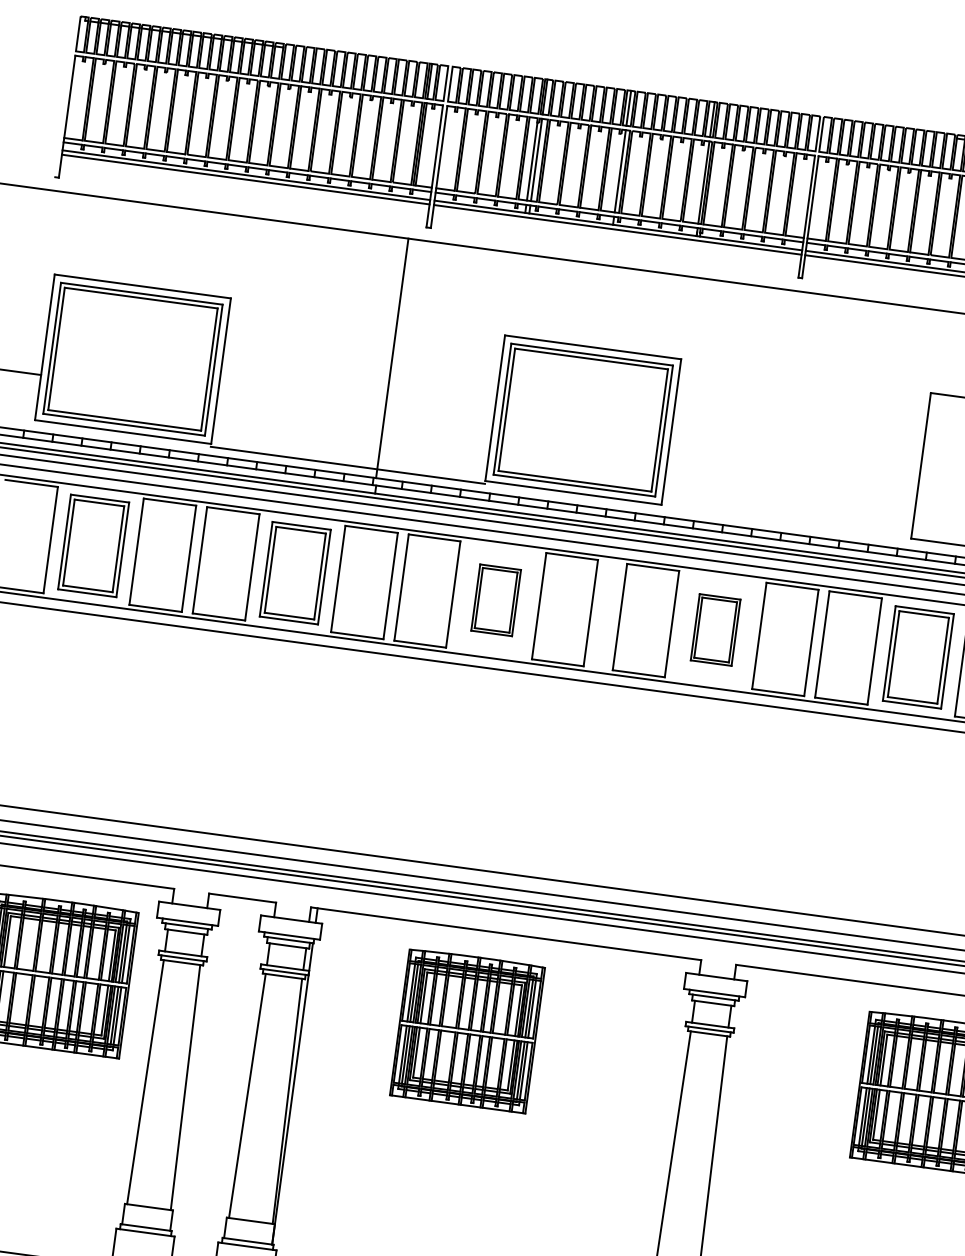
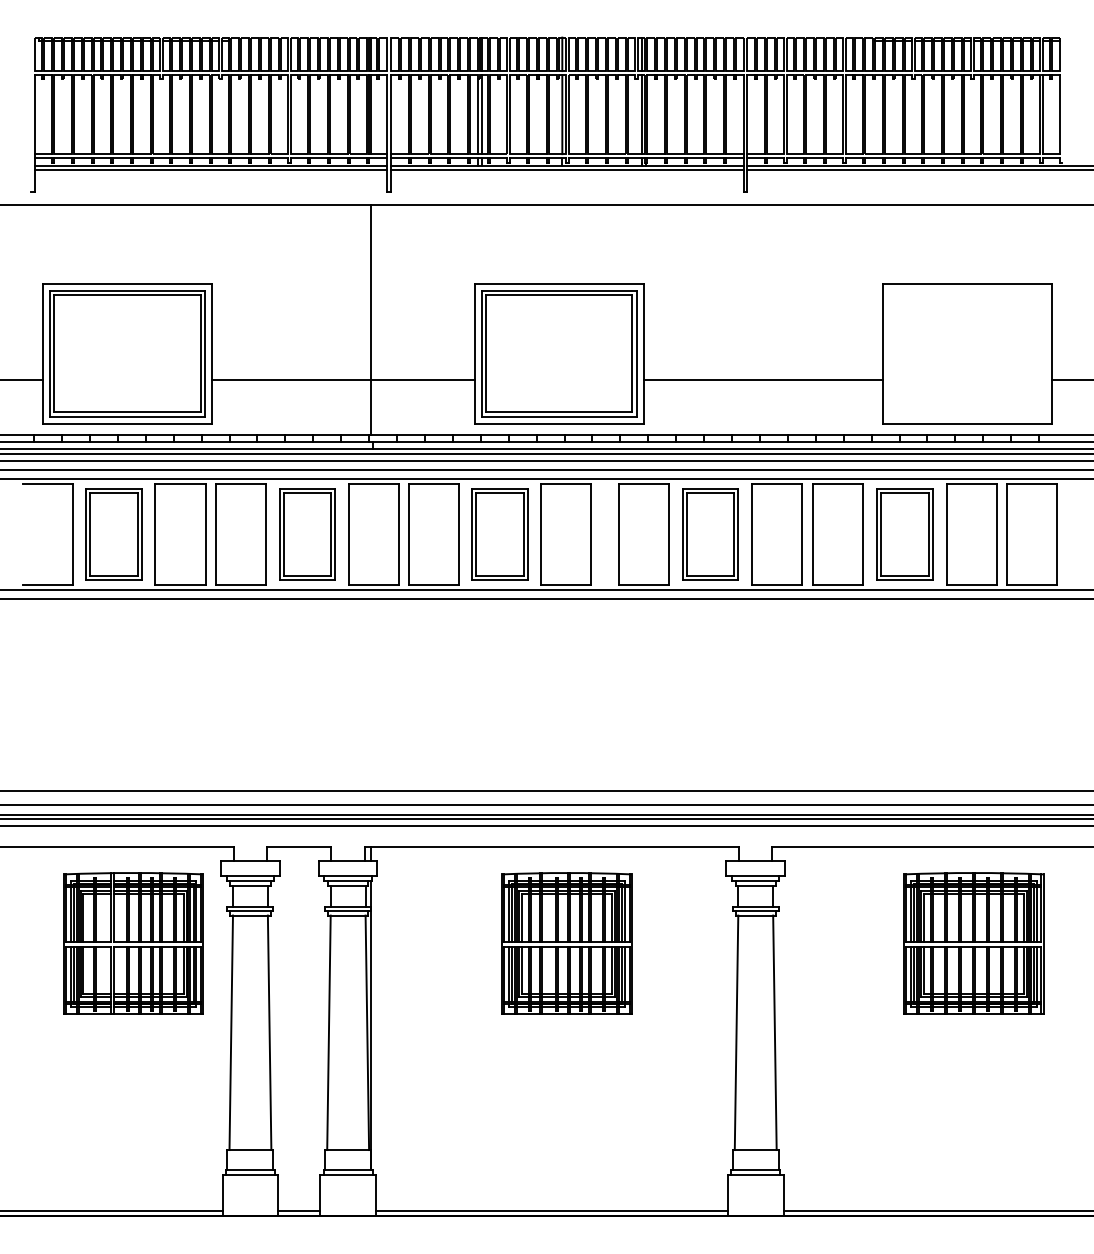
line: (347, 465) -> (342, 380), moved
line: (792, 476) -> (763, 380), added
part: (495, 600) -> (499, 534), size x1.43
part: (715, 630) -> (710, 534), size x1.43
part: (467, 1030) -> (566, 943), moved

